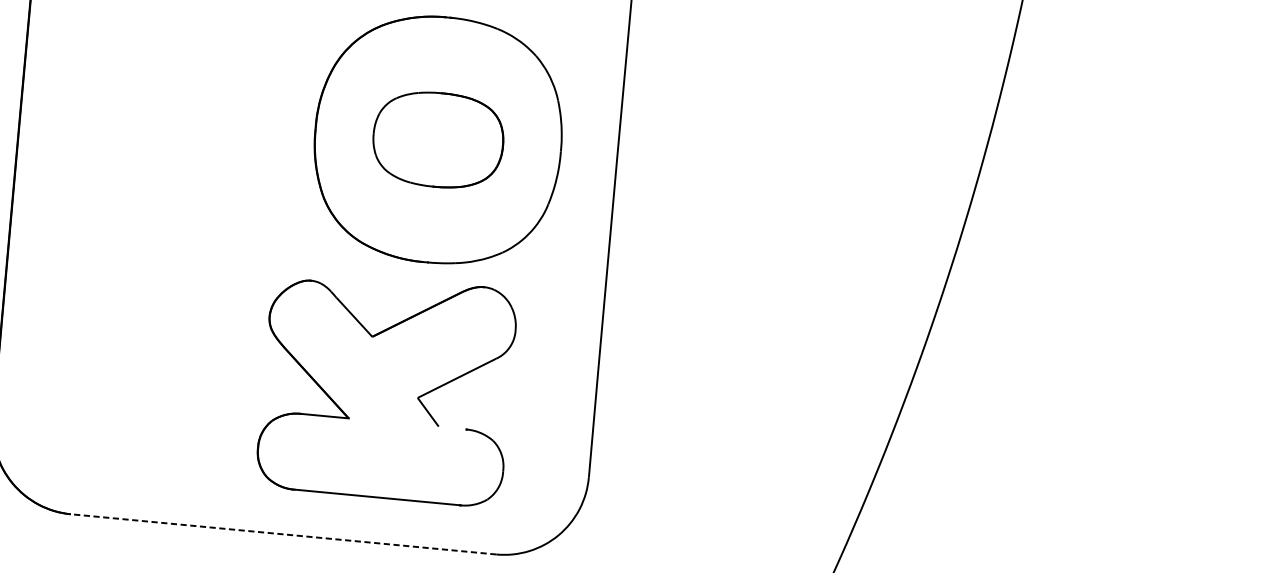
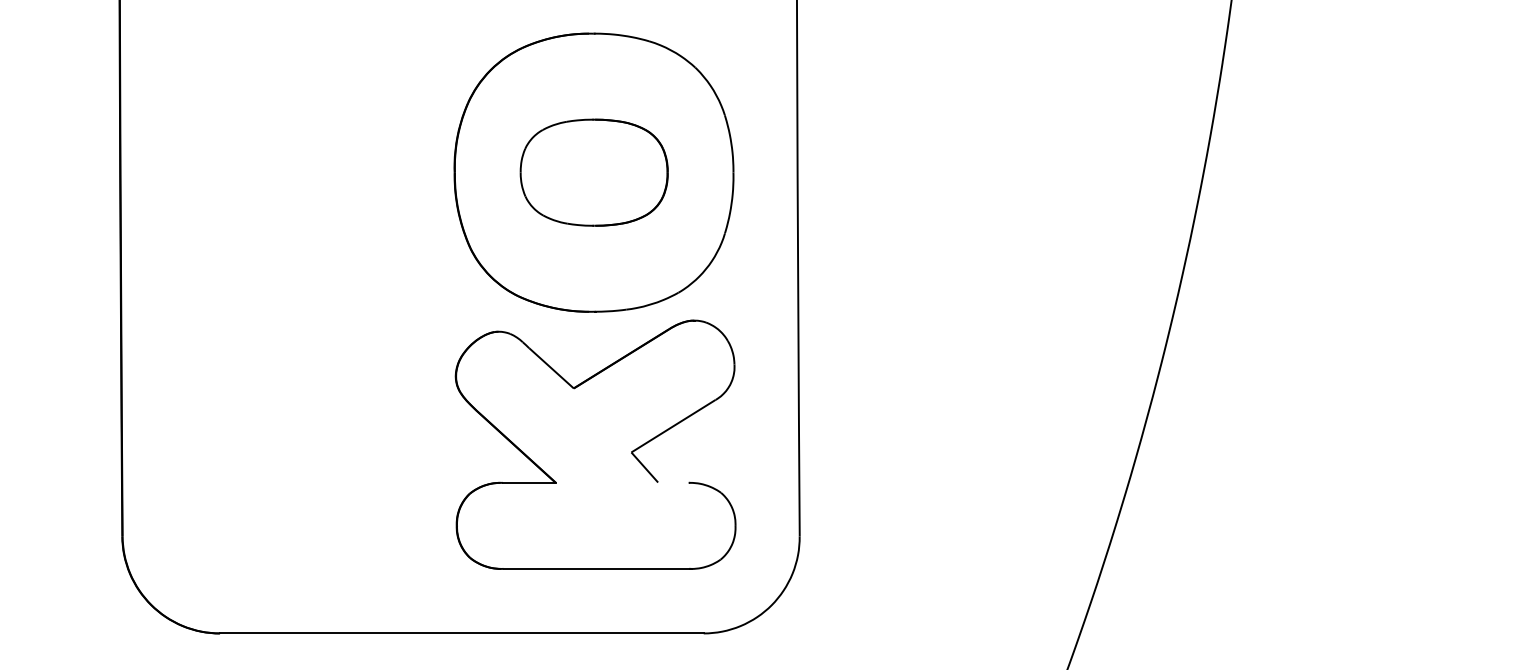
part: (417, 397) -> (631, 451), moved
line: (283, 534) -> (461, 633), dashed -> solid

